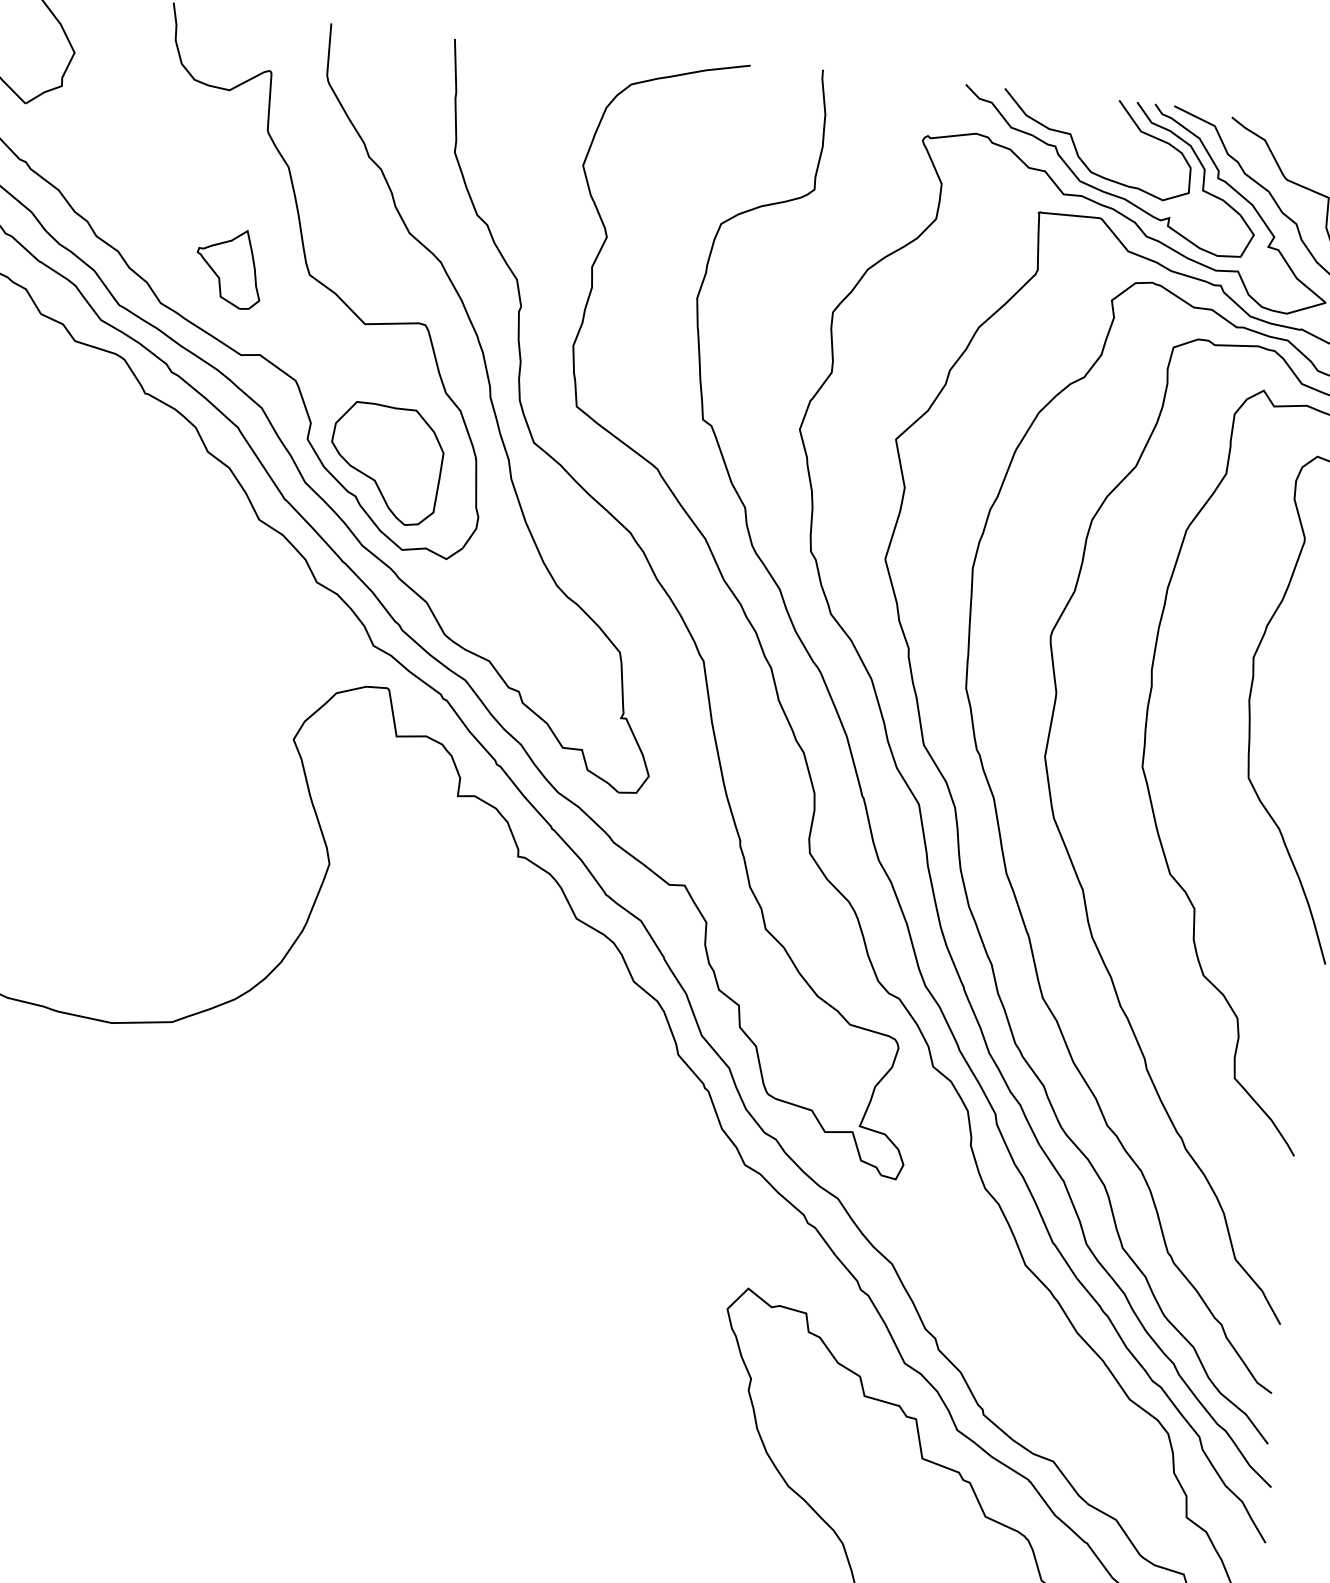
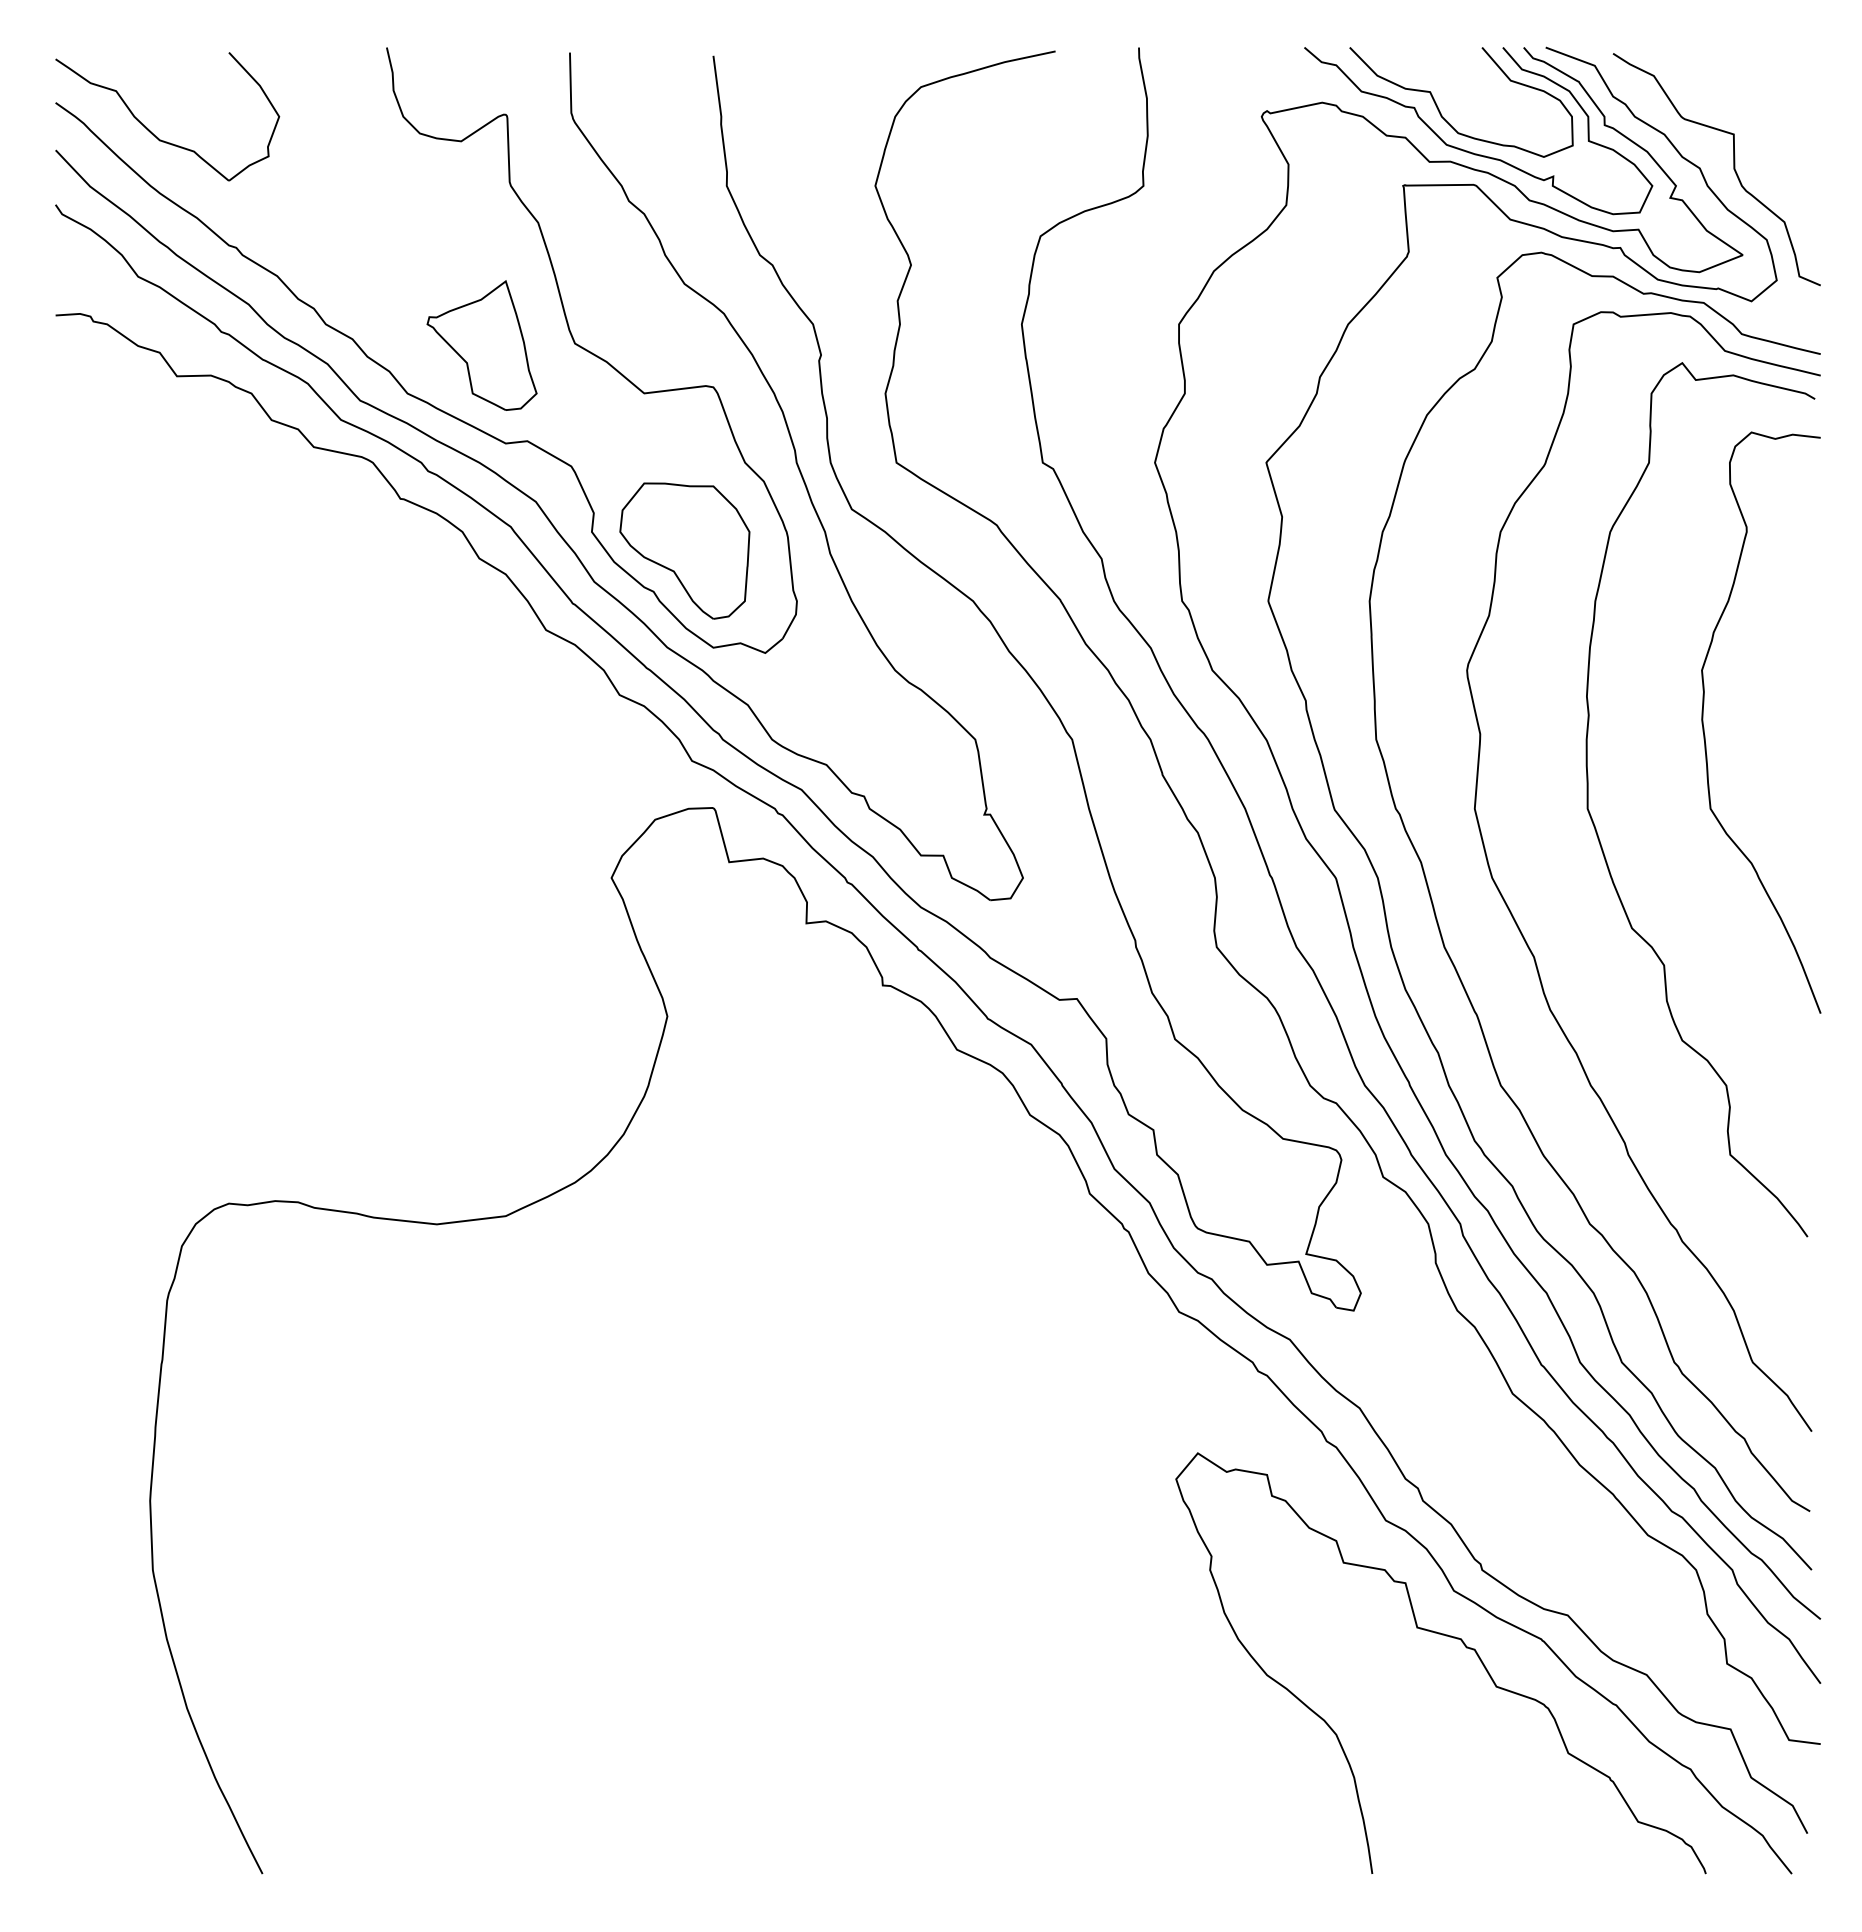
part: (228, 268) -> (481, 345), size x1.43

